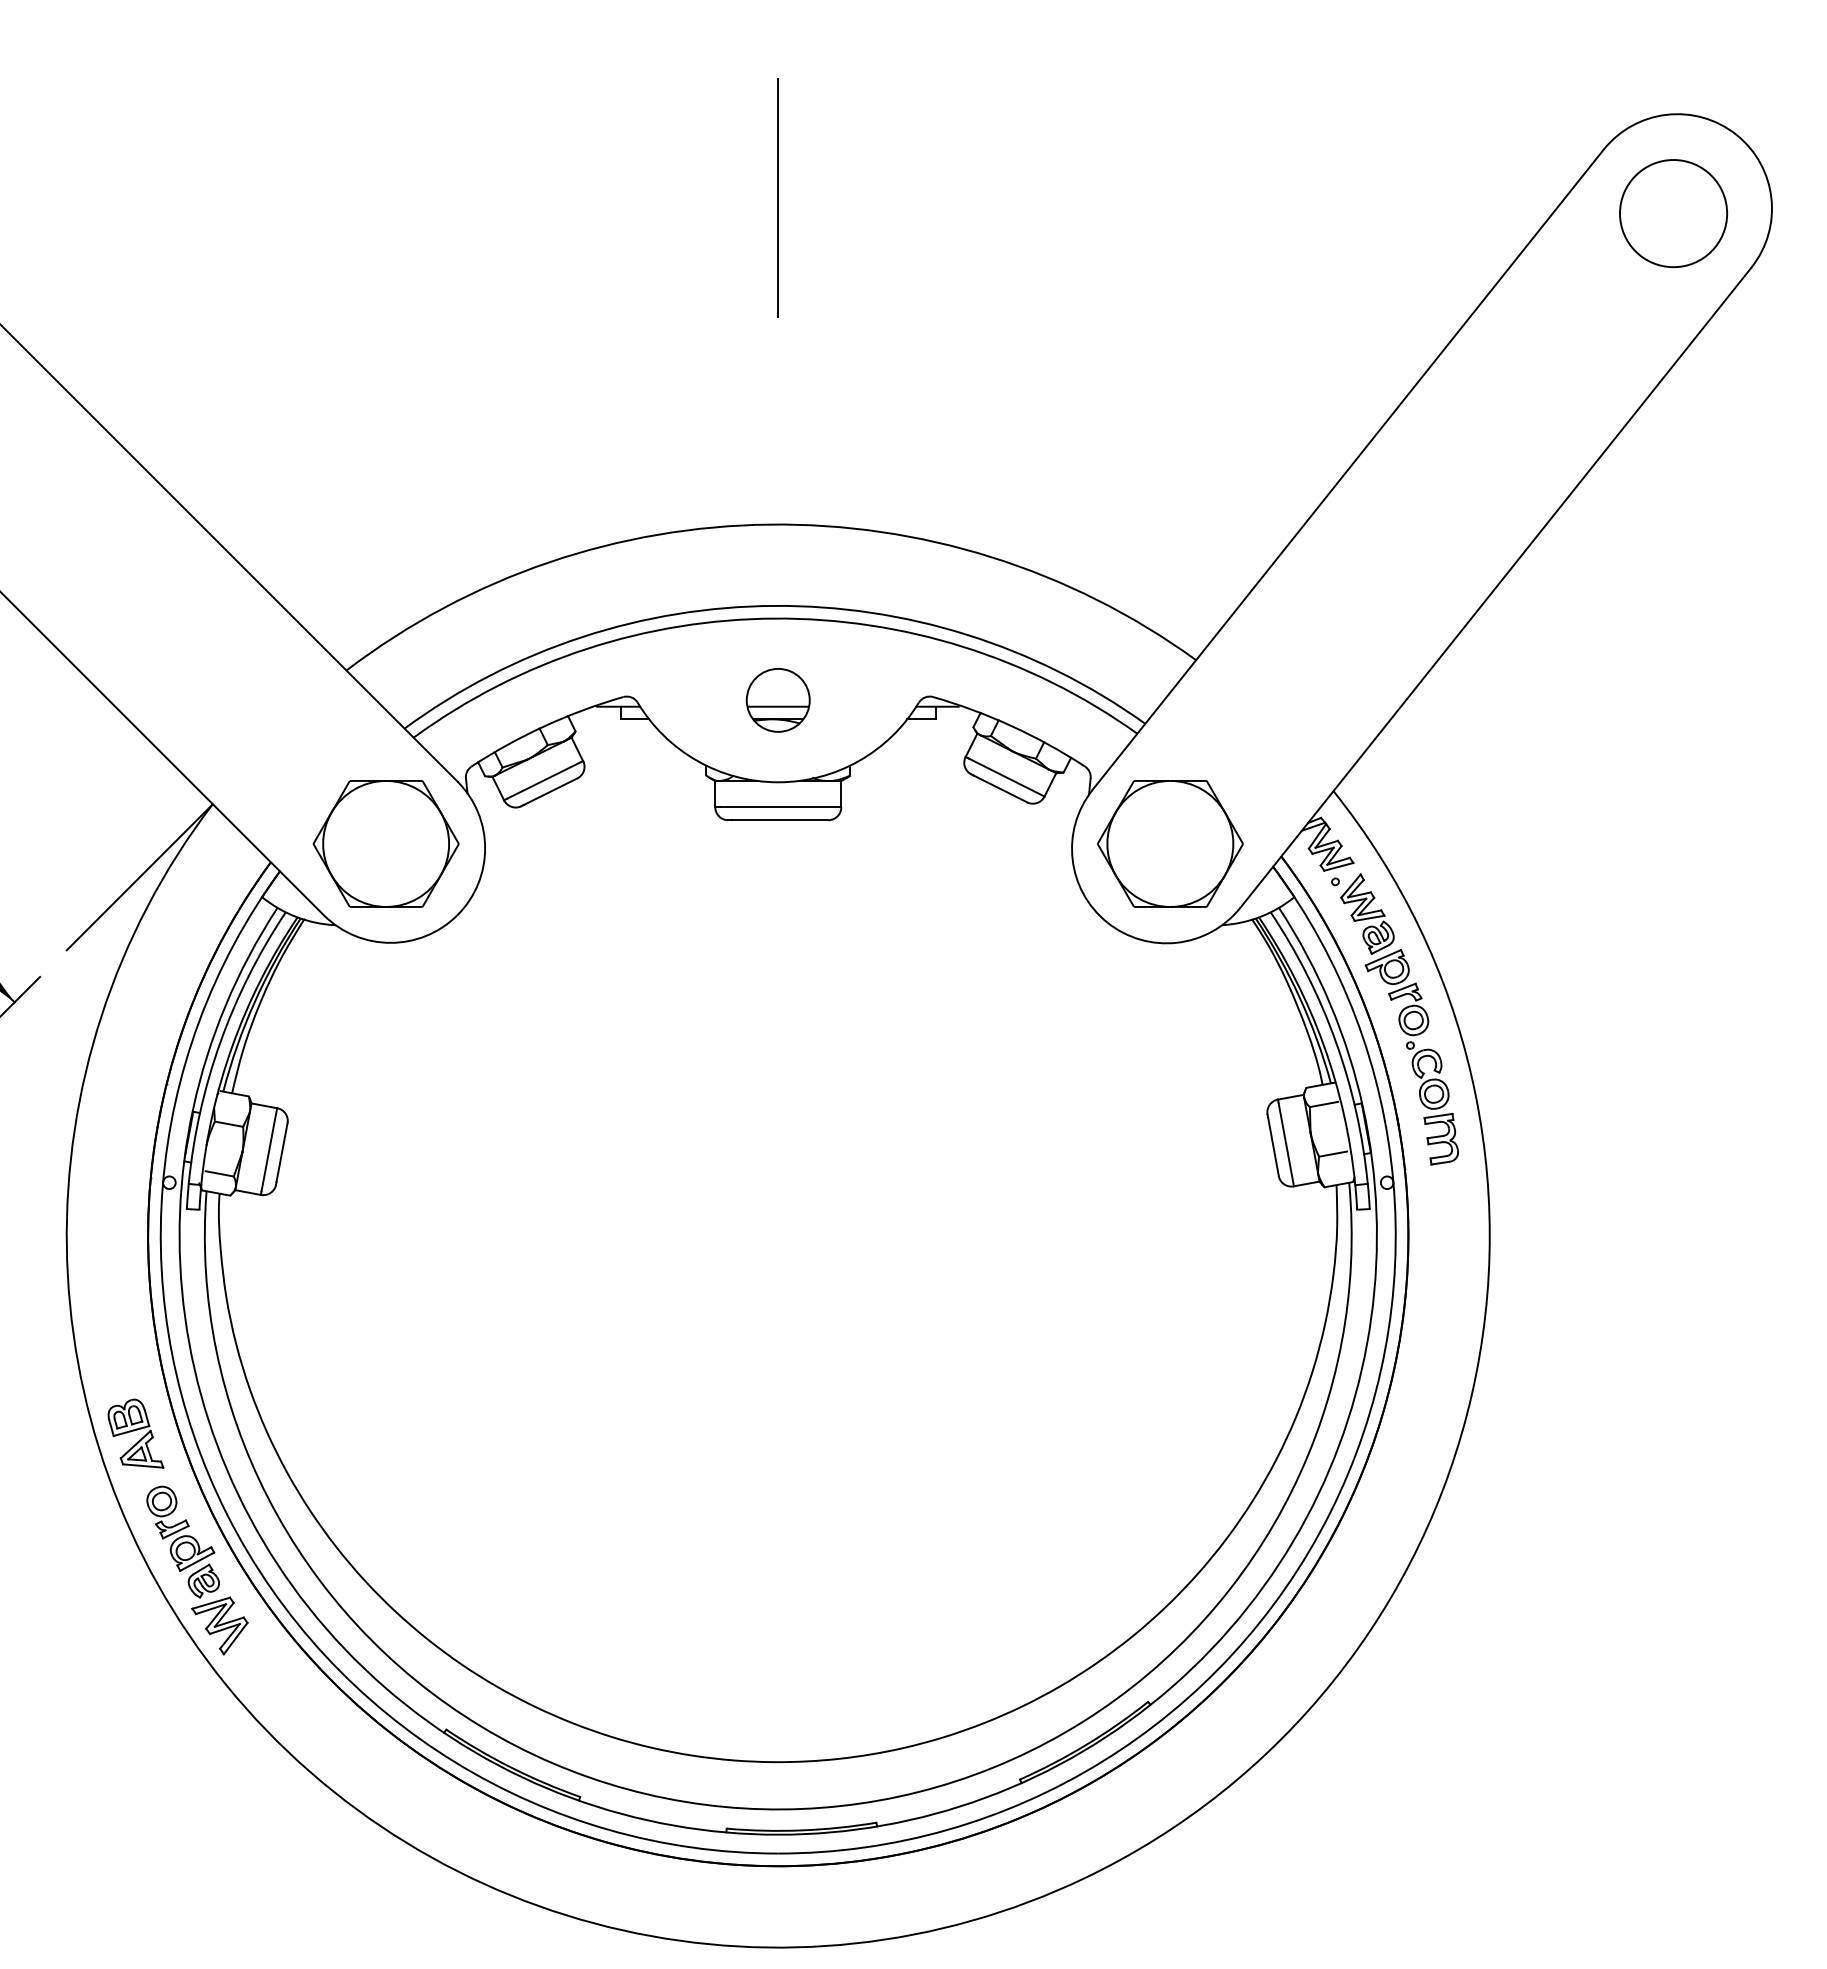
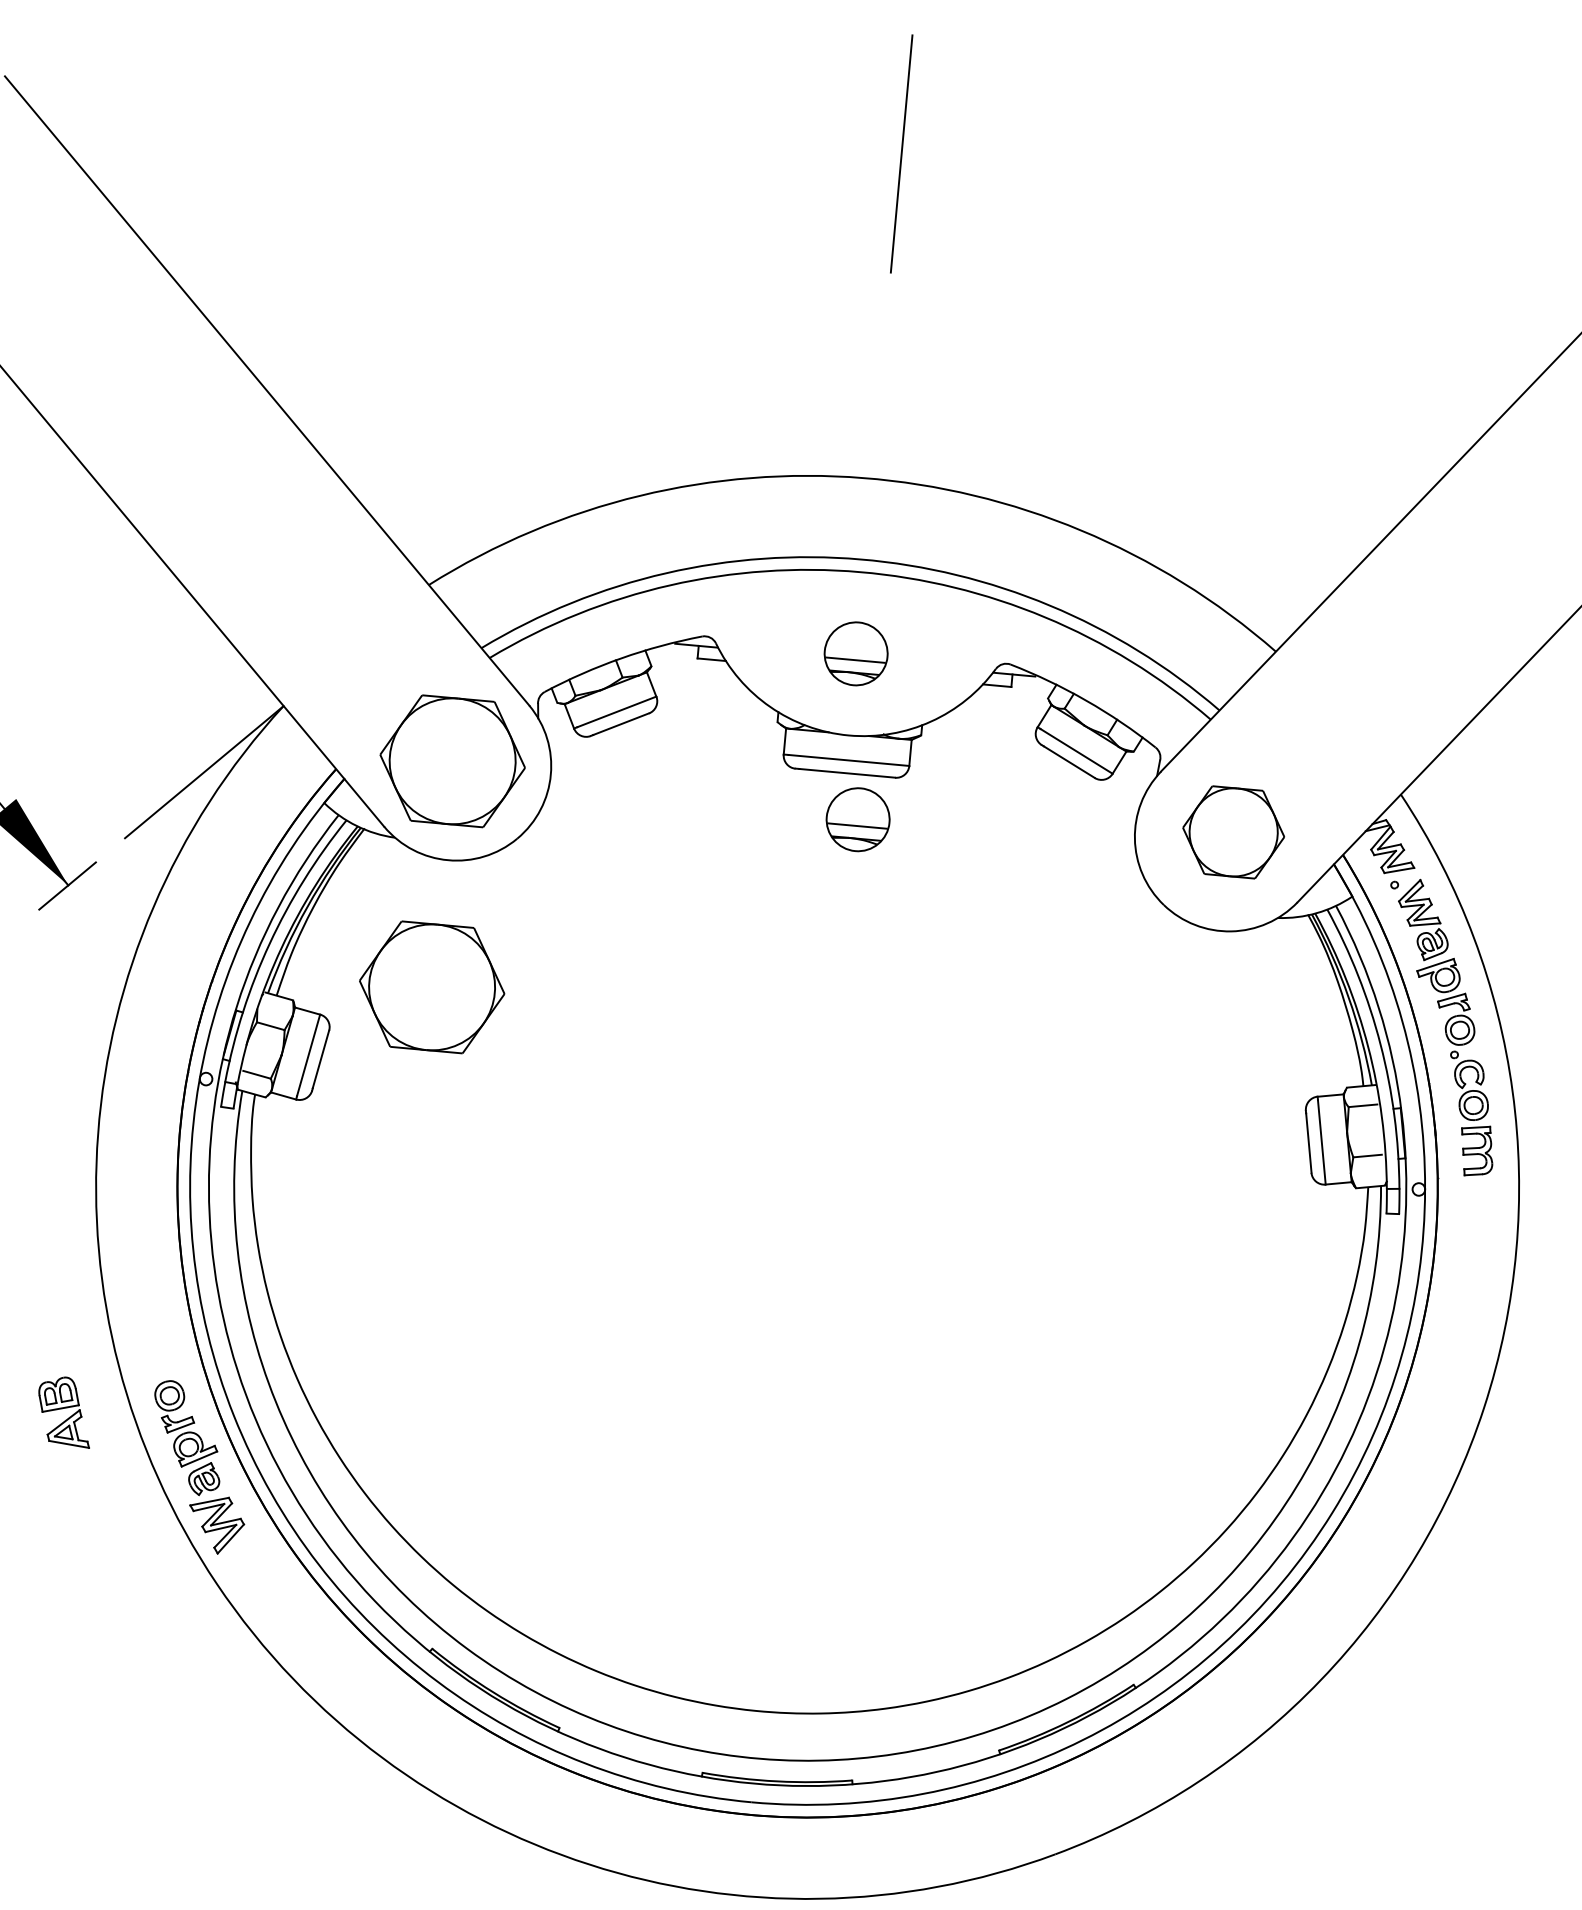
part: (1170, 843) -> (1233, 831), size x0.7
part: (794, 865) -> (857, 819), added
part: (385, 1070) -> (431, 986), added
part: (135, 1433) -> (64, 1411), moved

